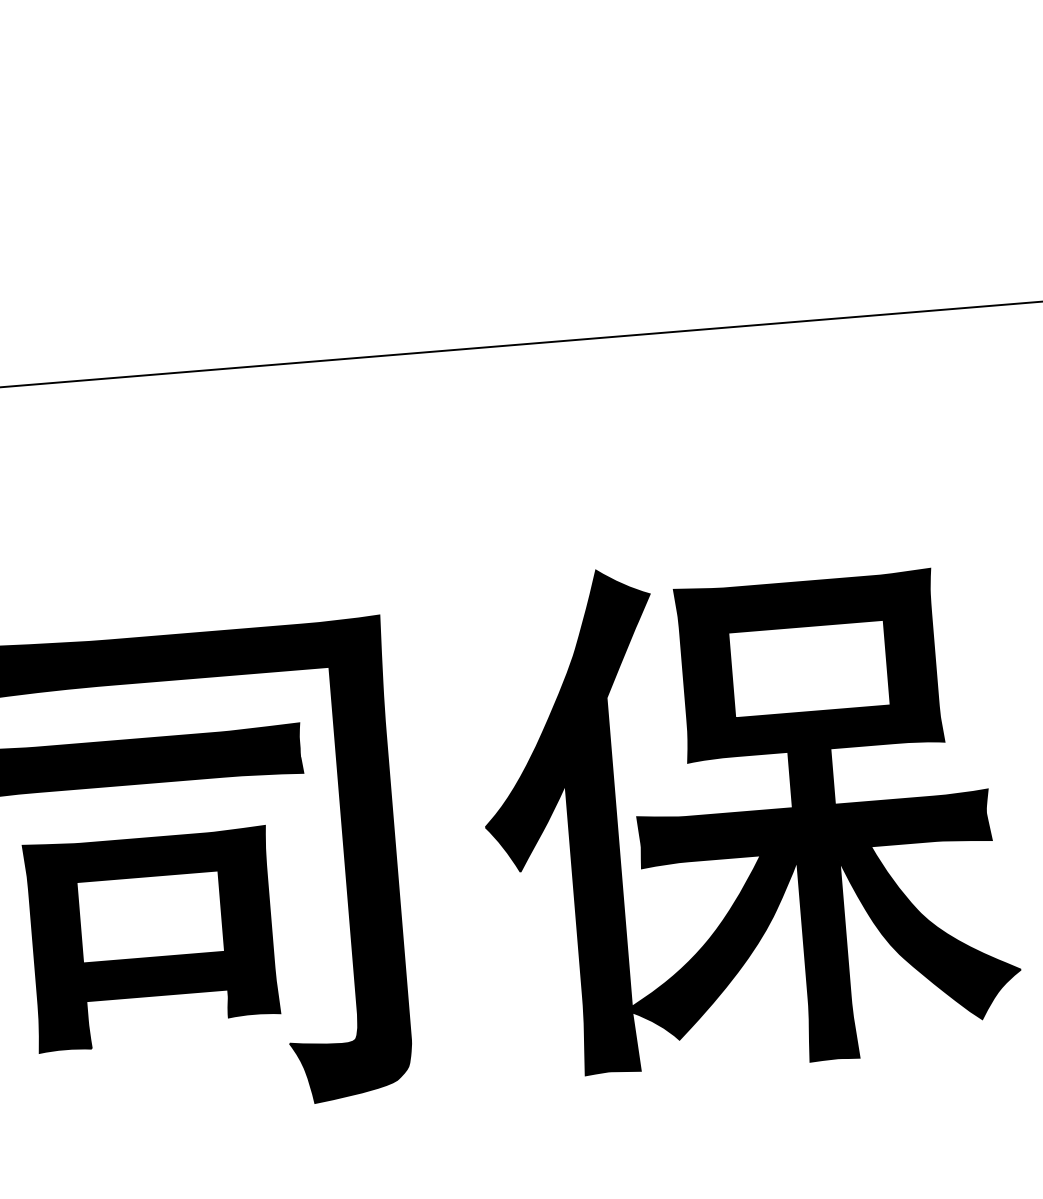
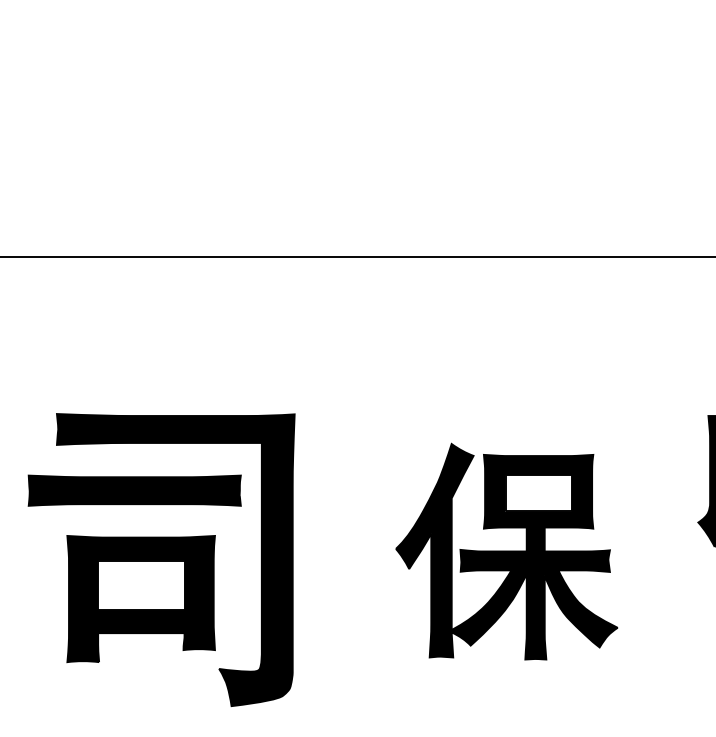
part: (745, 812) -> (506, 551), size x0.7

